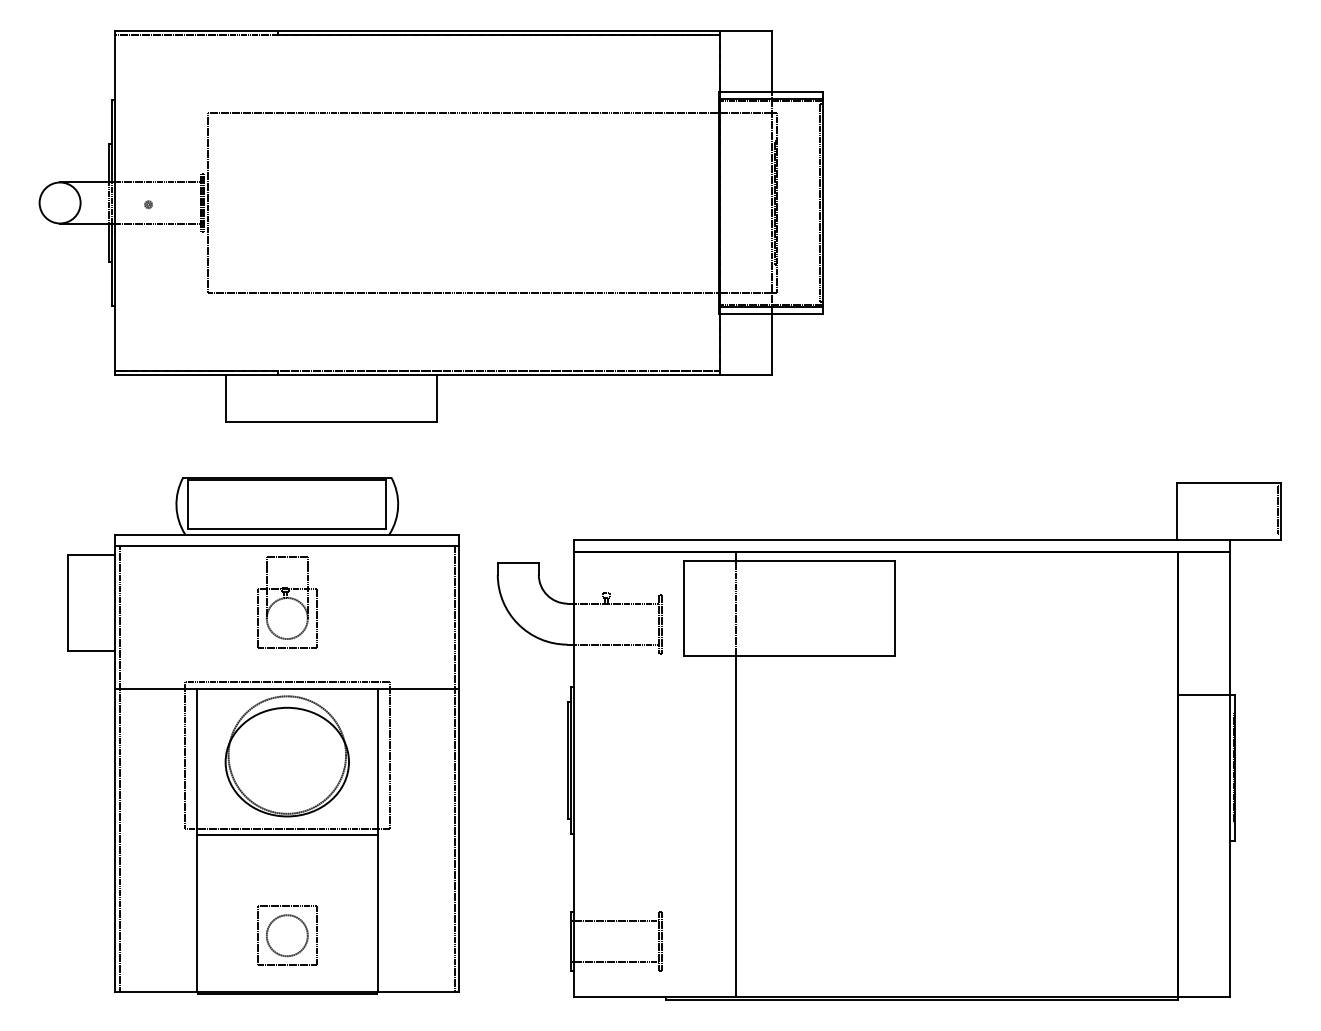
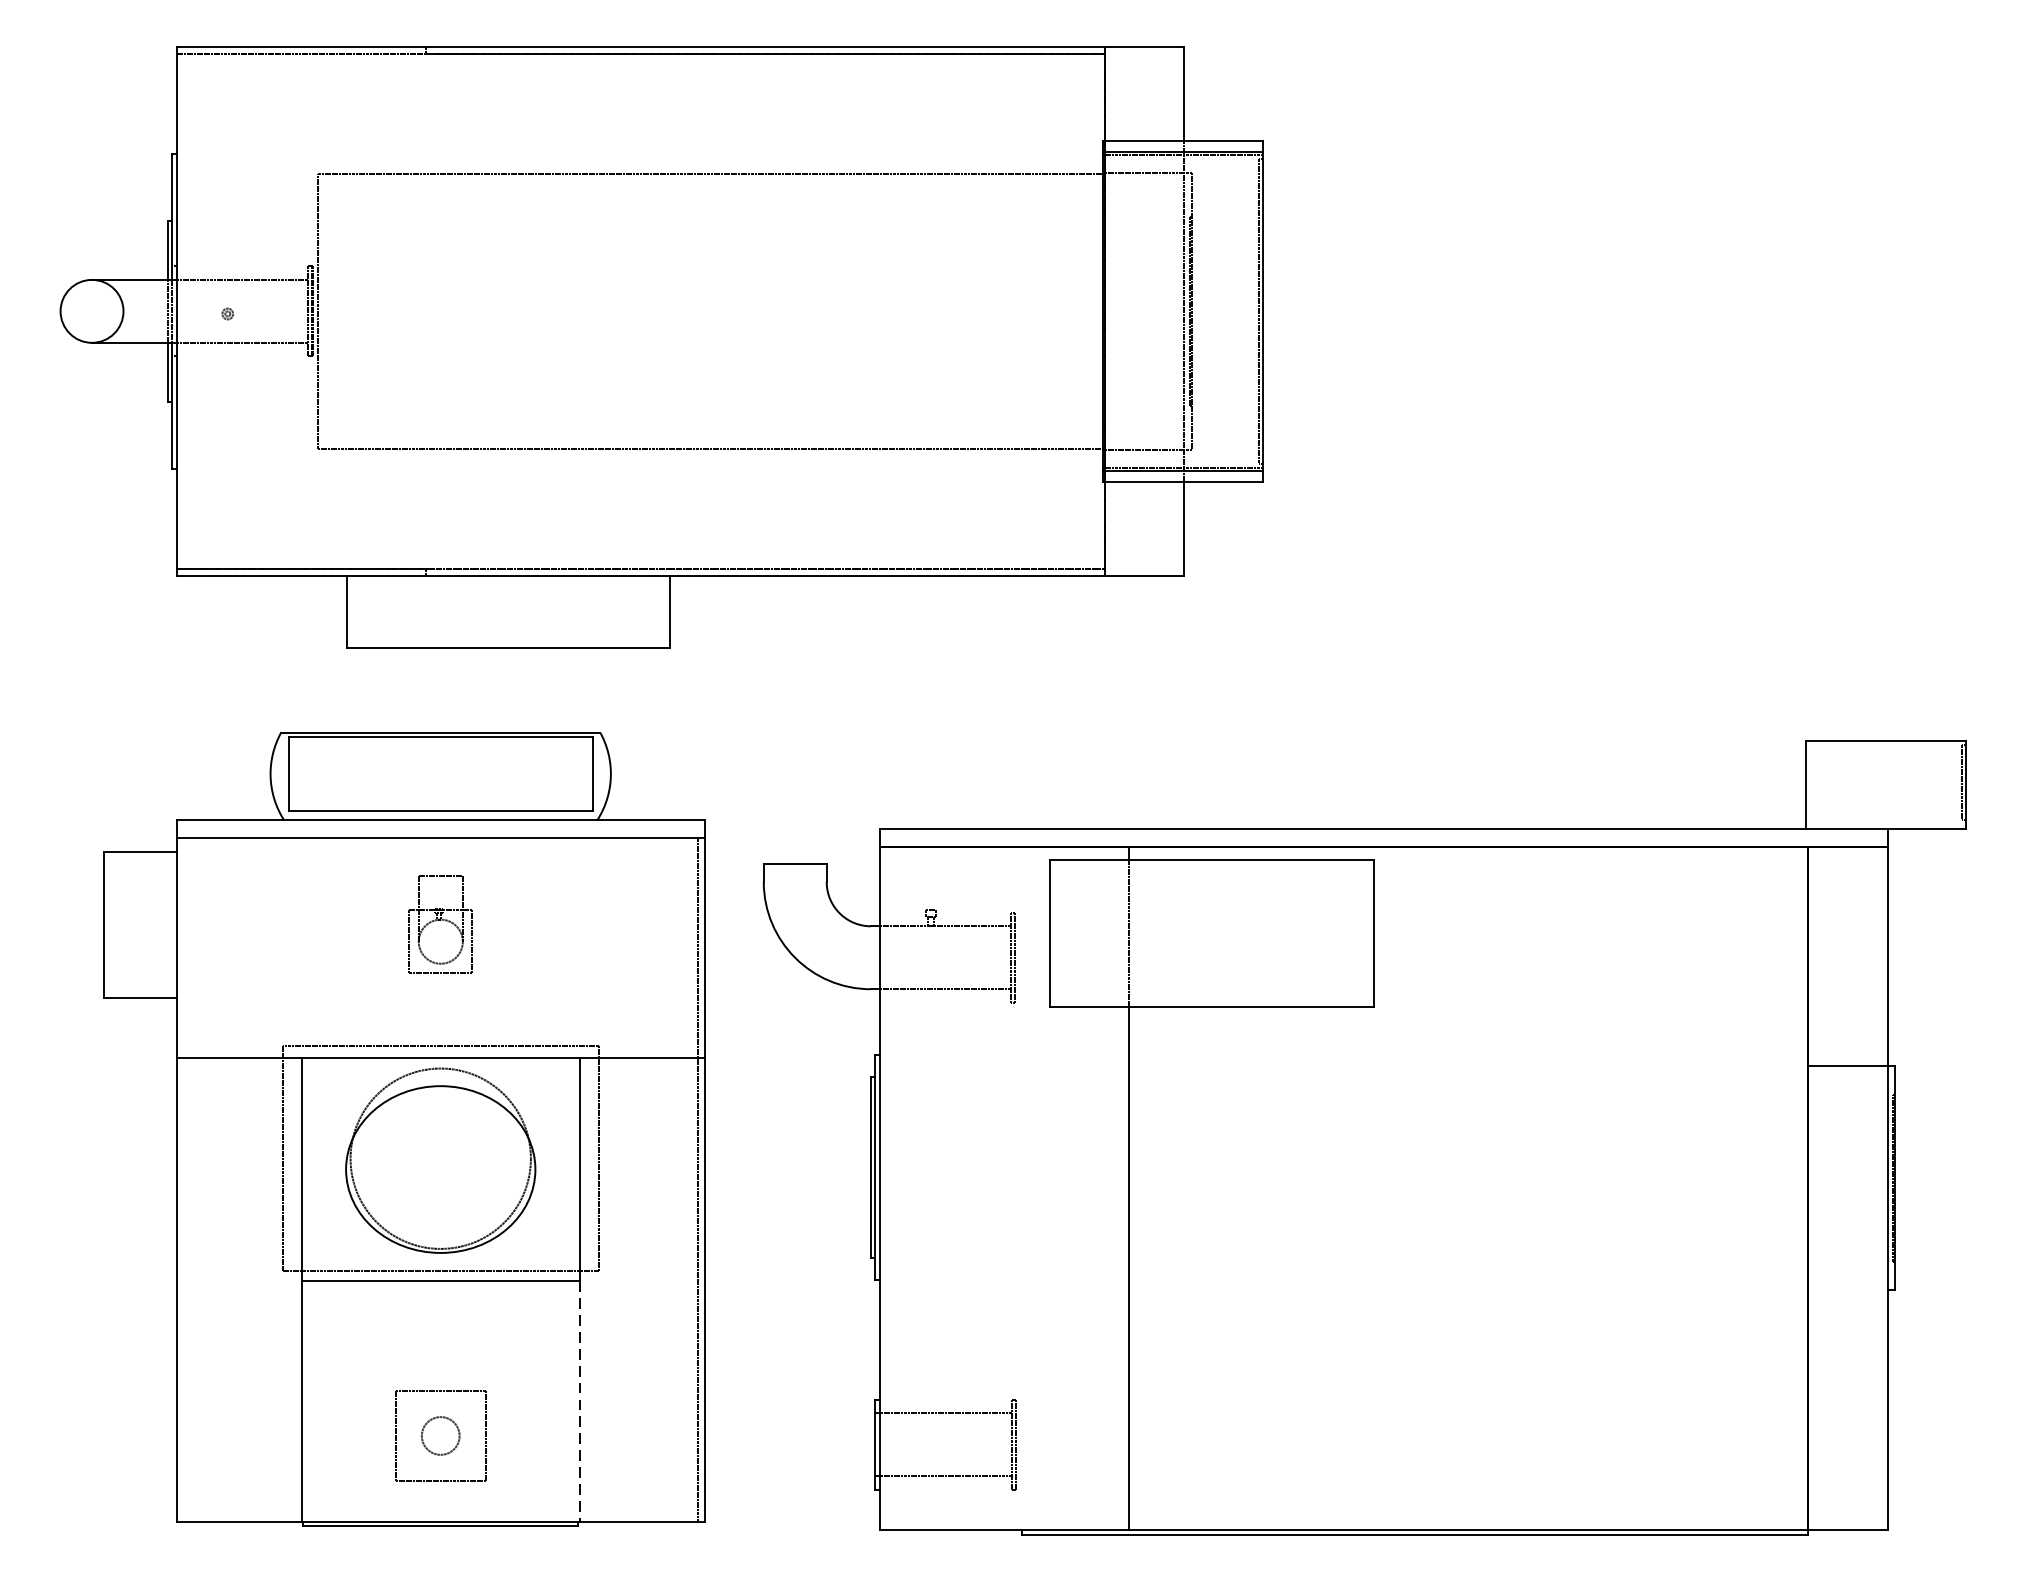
part: (287, 602) -> (441, 924), size x0.7
line: (119, 768) -> (183, 1179), removed
line: (377, 913) -> (579, 1401), solid -> dashed
circle: (286, 935) -> (439, 1435), size x0.6

